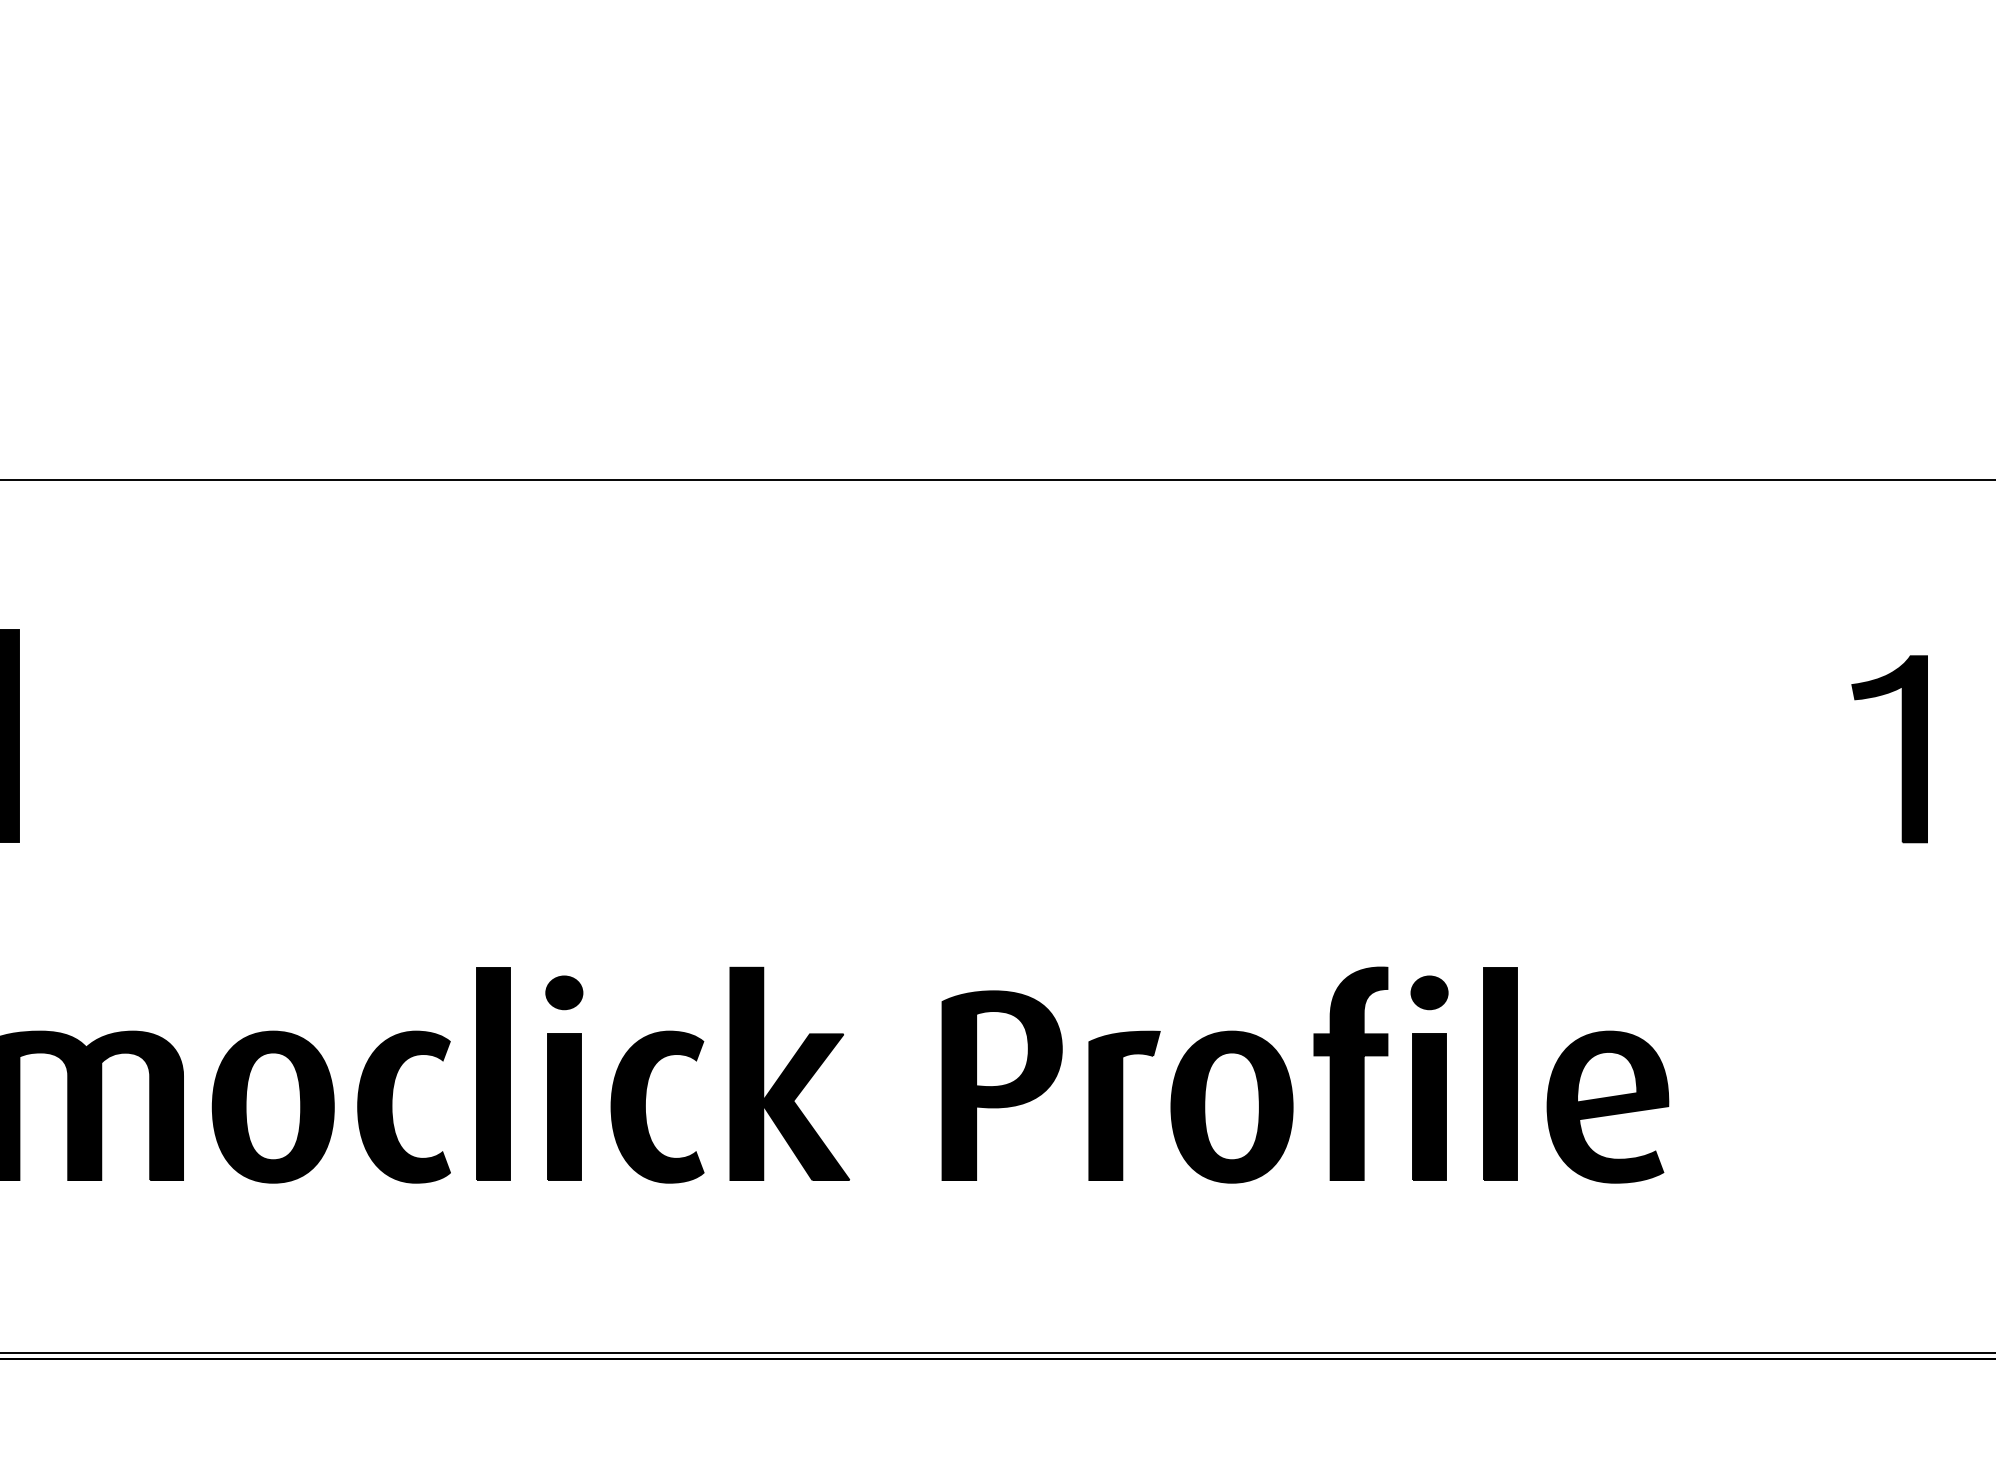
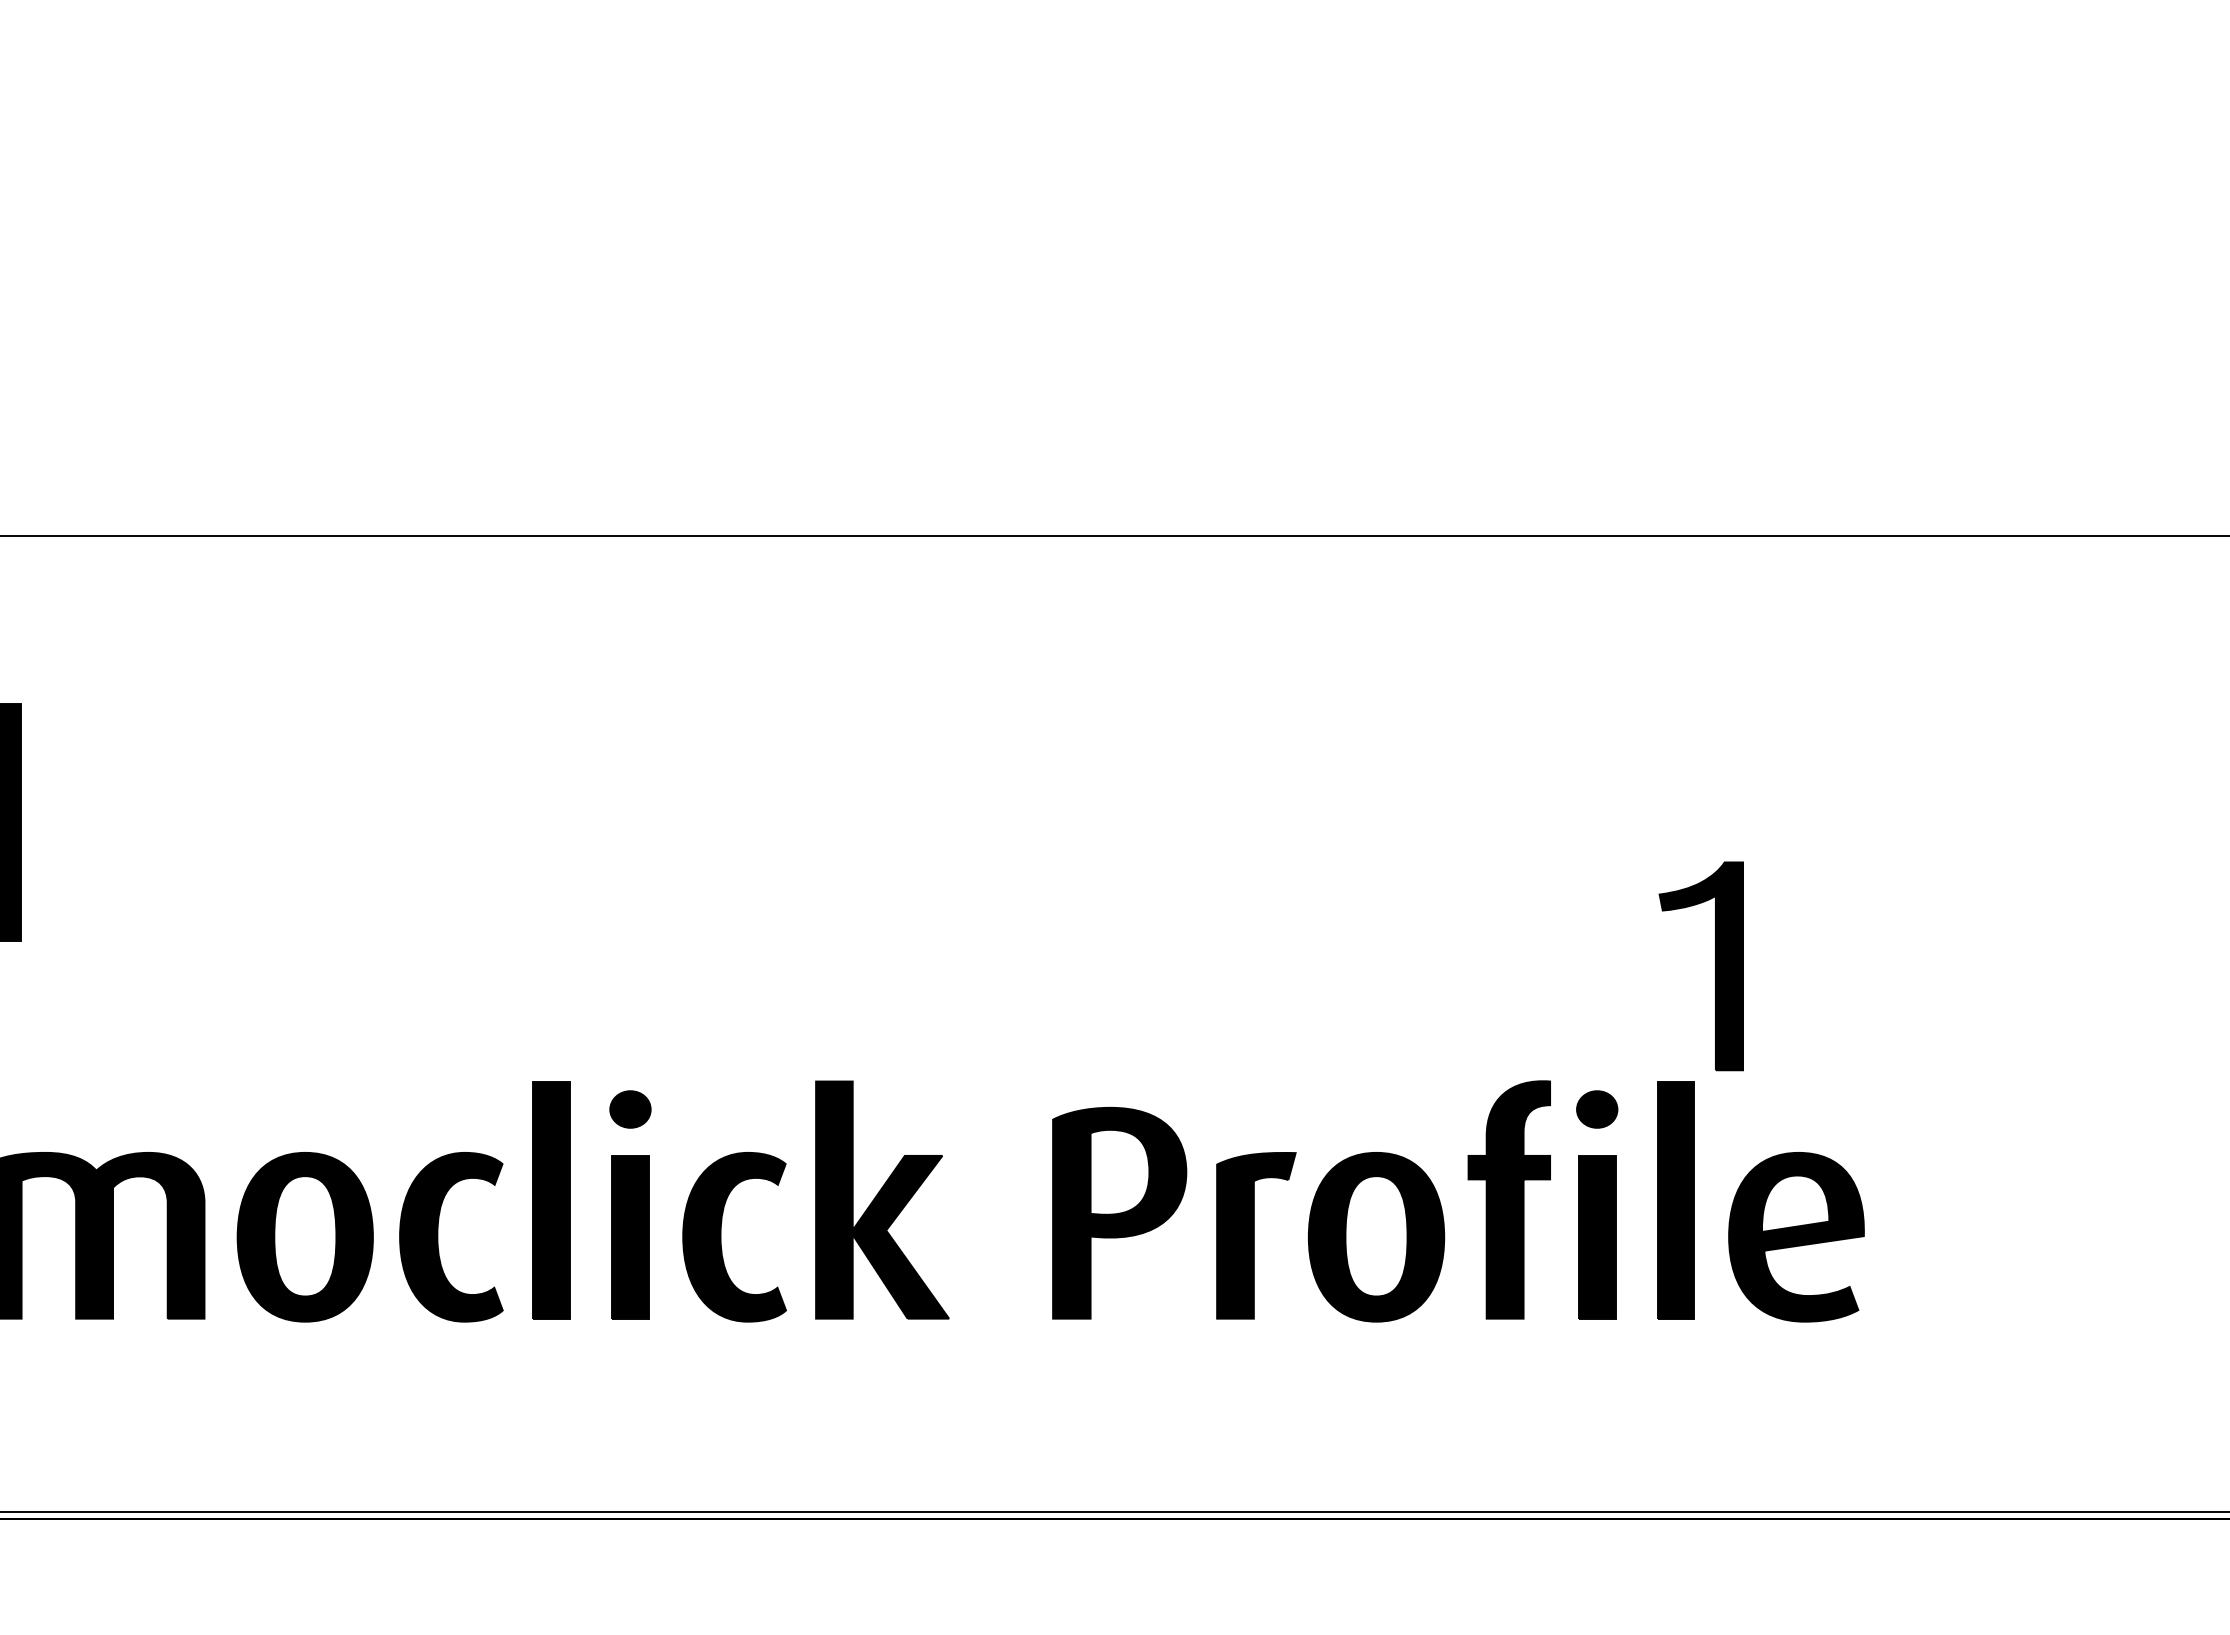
part: (1902, 749) -> (1715, 966), moved

